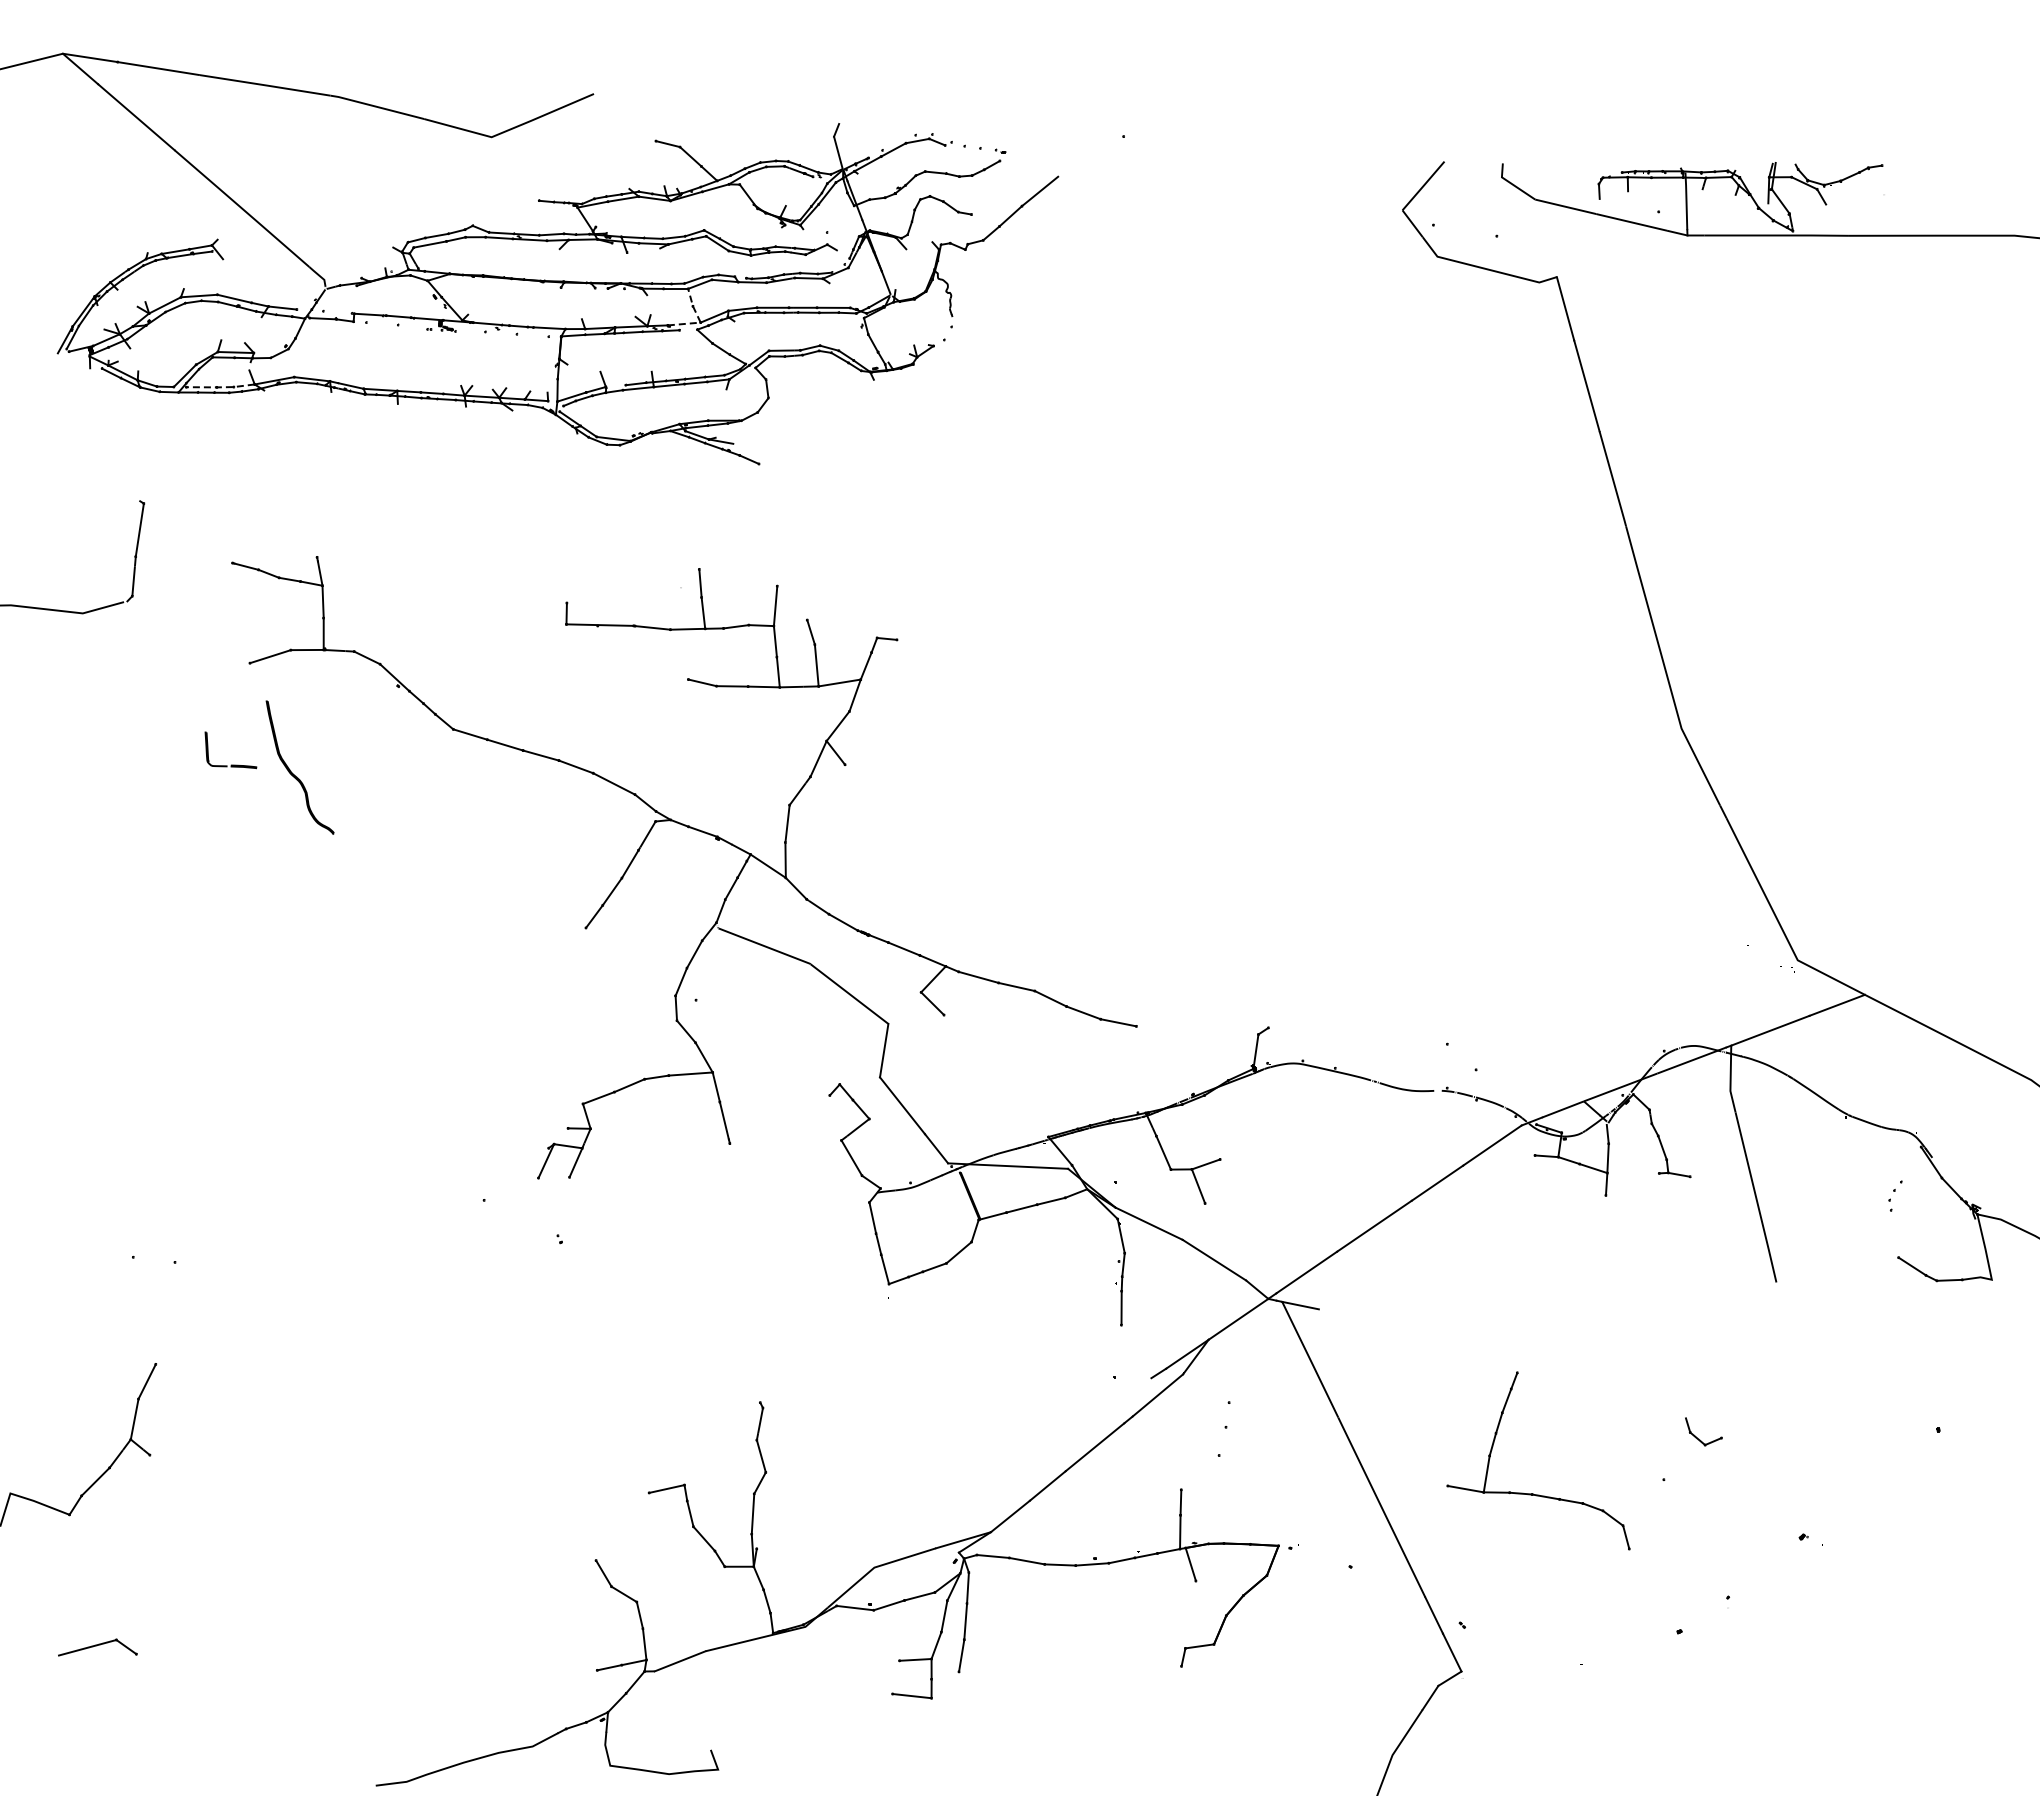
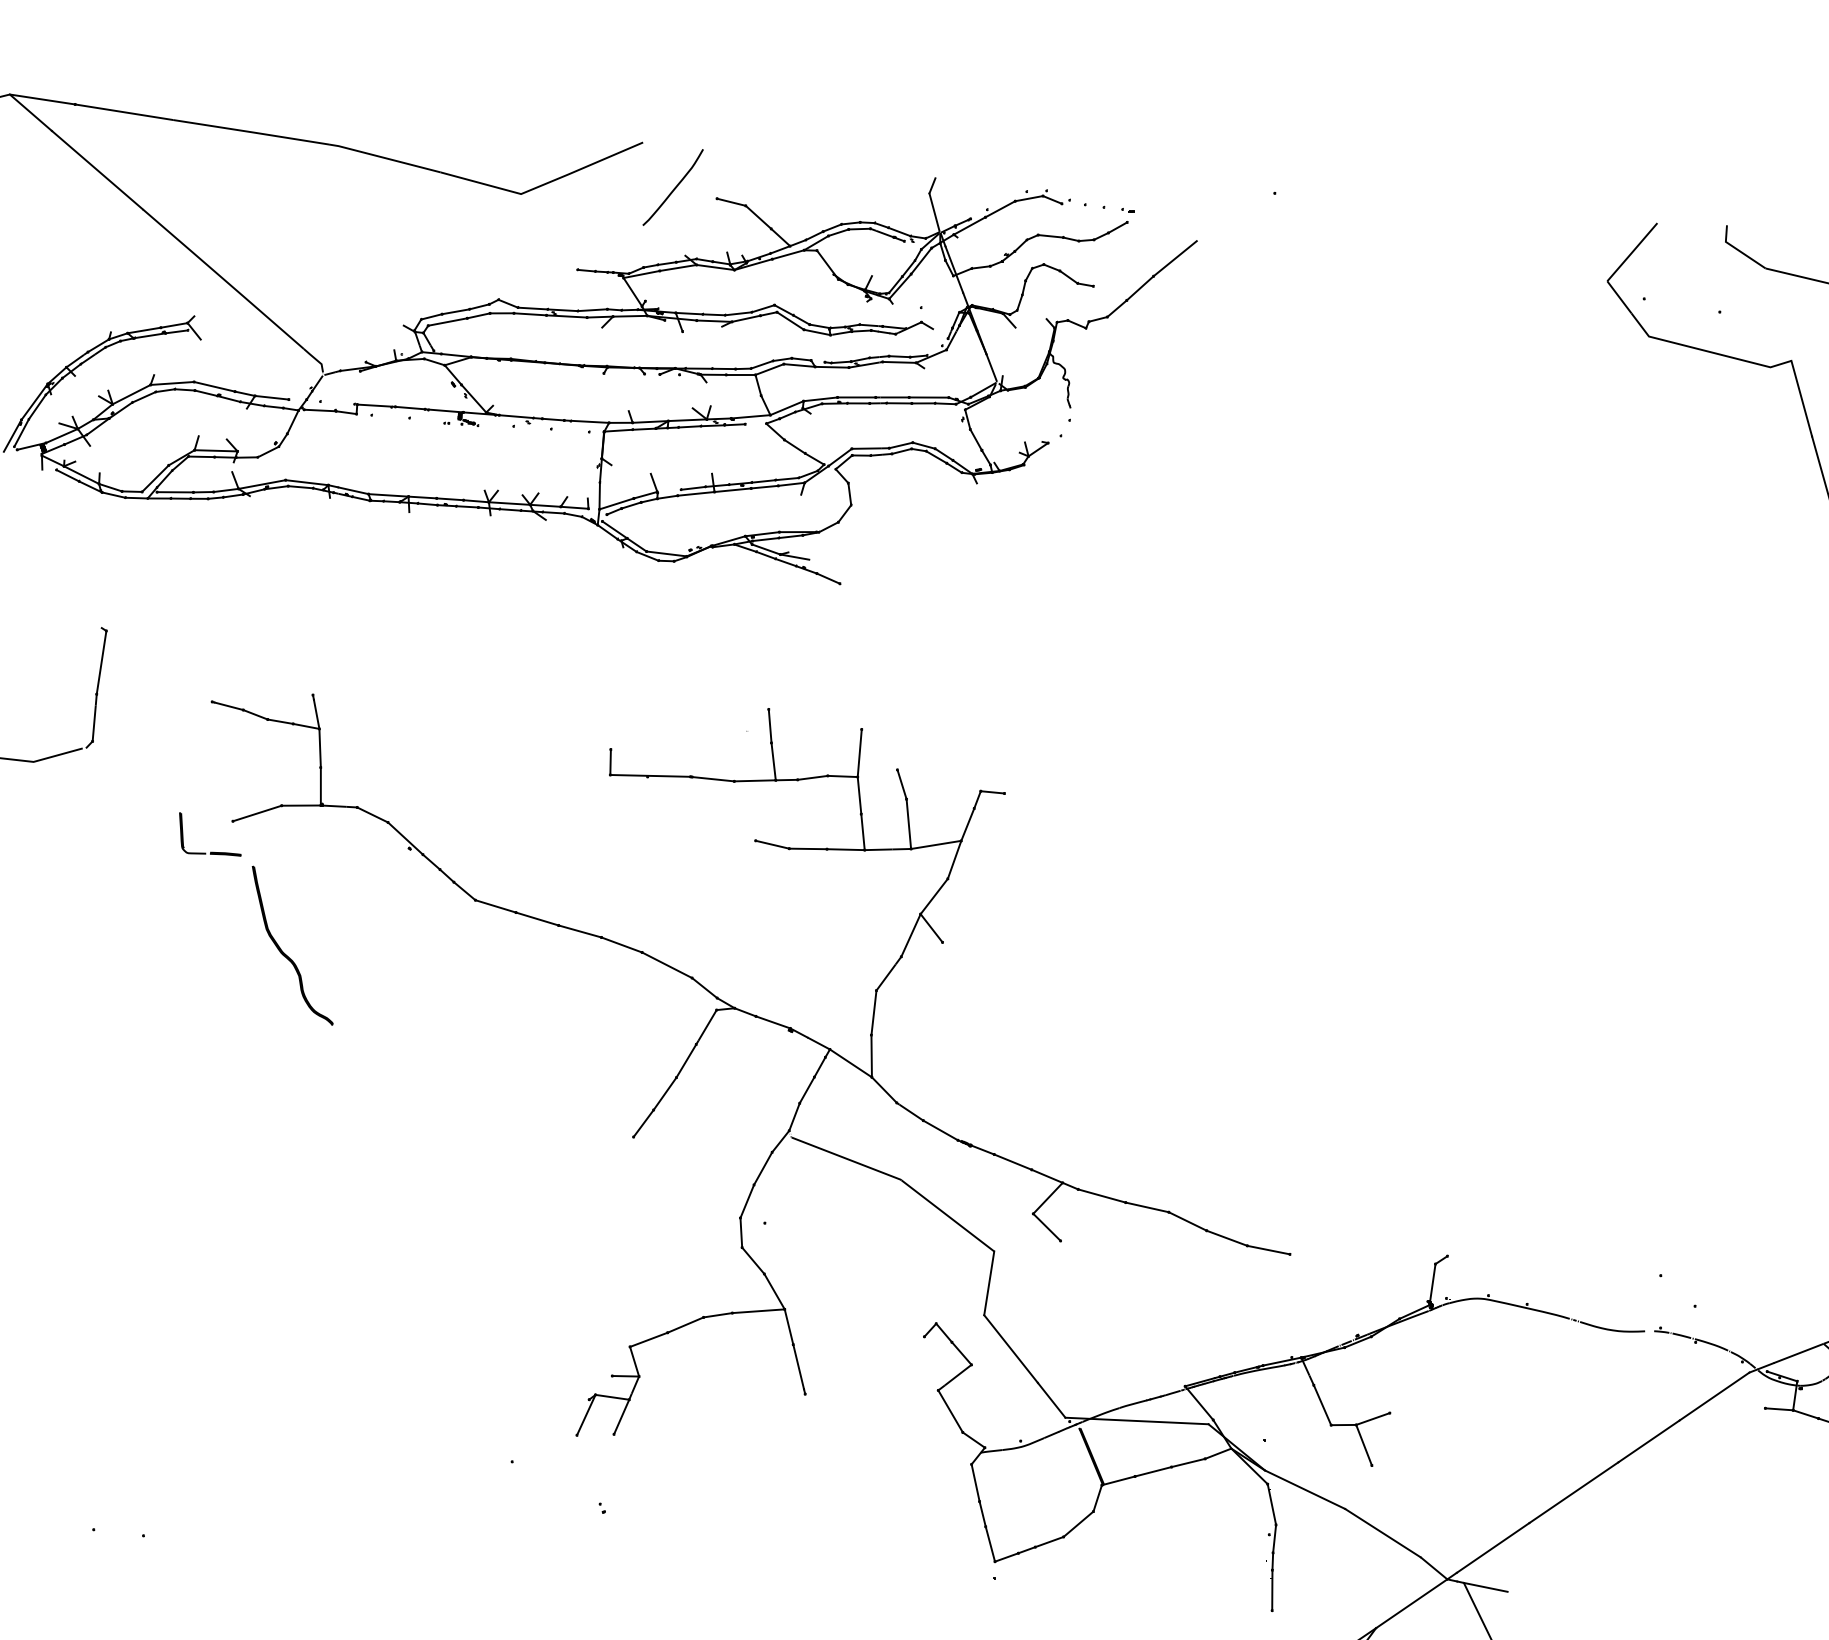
curve: (619, 132) -> (673, 188), added
line: (699, 320) -> (768, 412), dashed -> solid
line: (220, 387) -> (197, 492), dashed -> solid
part: (231, 764) -> (210, 851), moved

